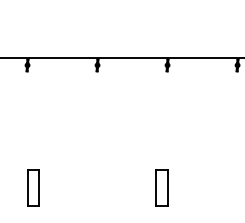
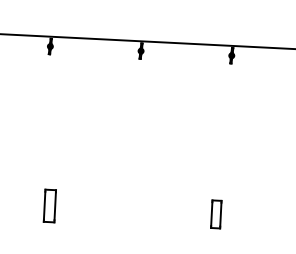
part: (33, 187) -> (50, 205), size x0.7
part: (161, 187) -> (215, 213), size x0.6

